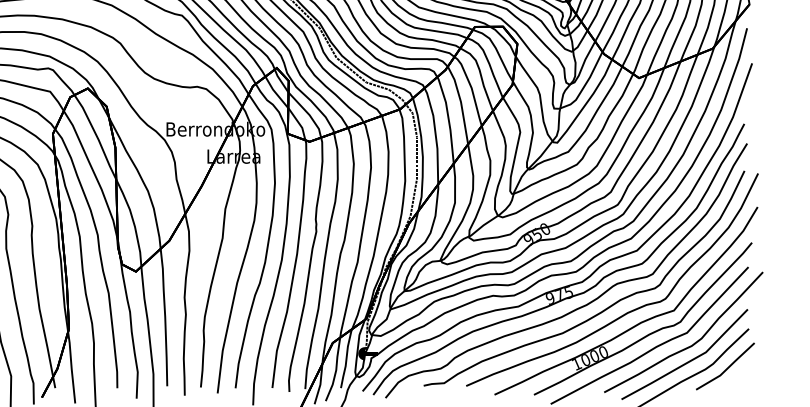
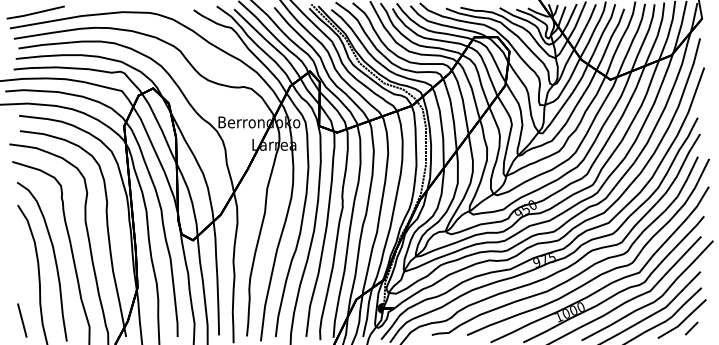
line: (736, 377) -> (691, 328), added

